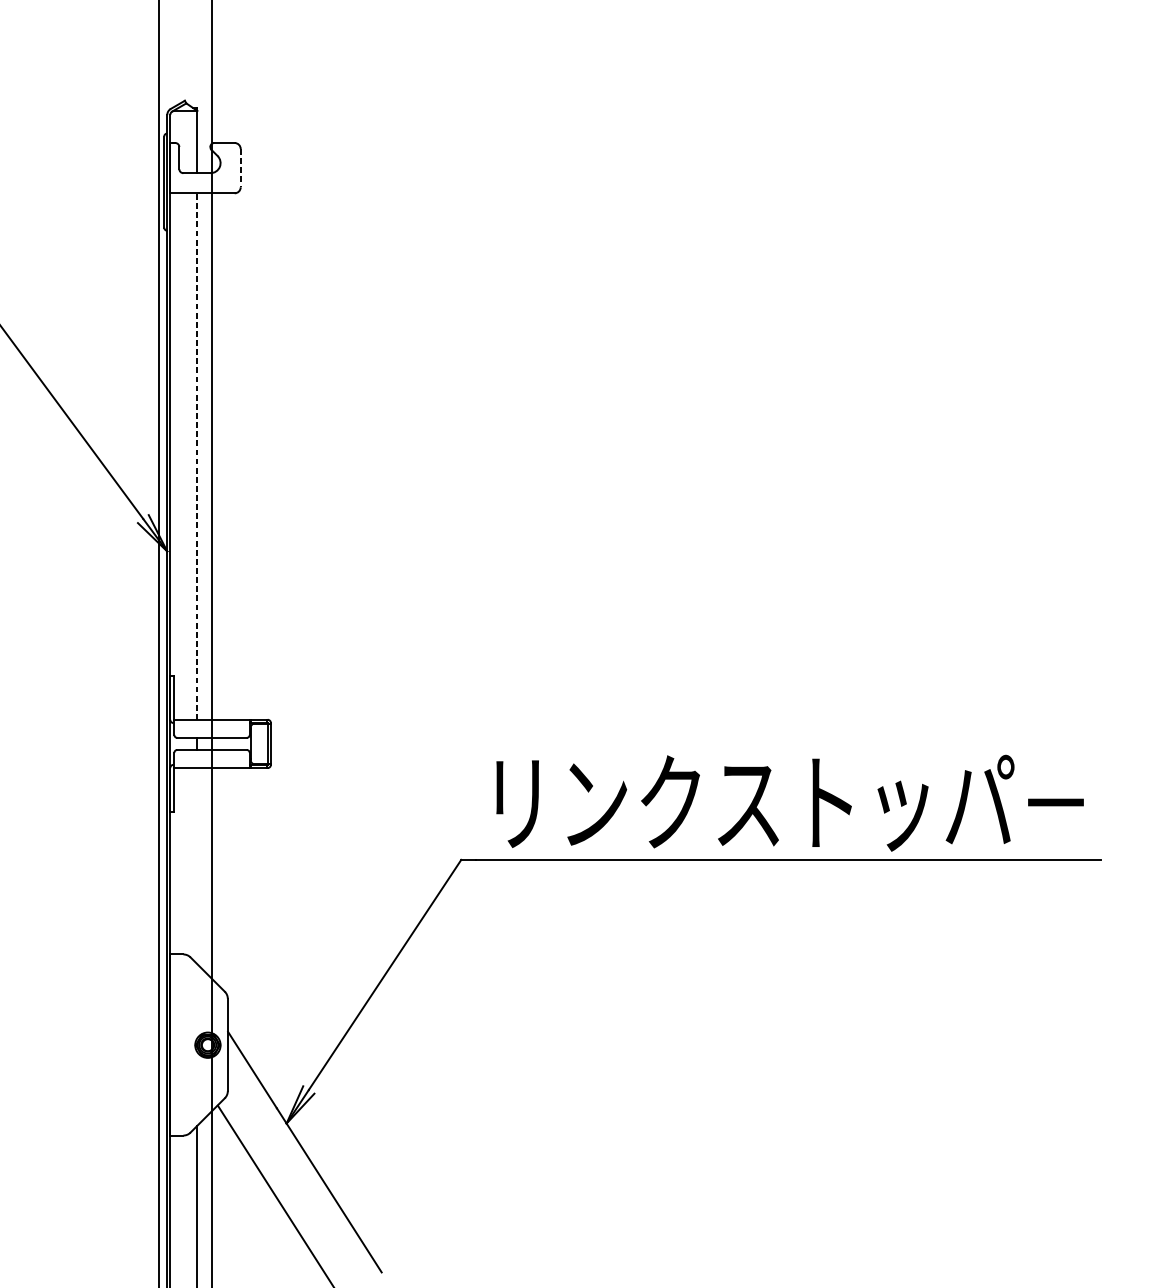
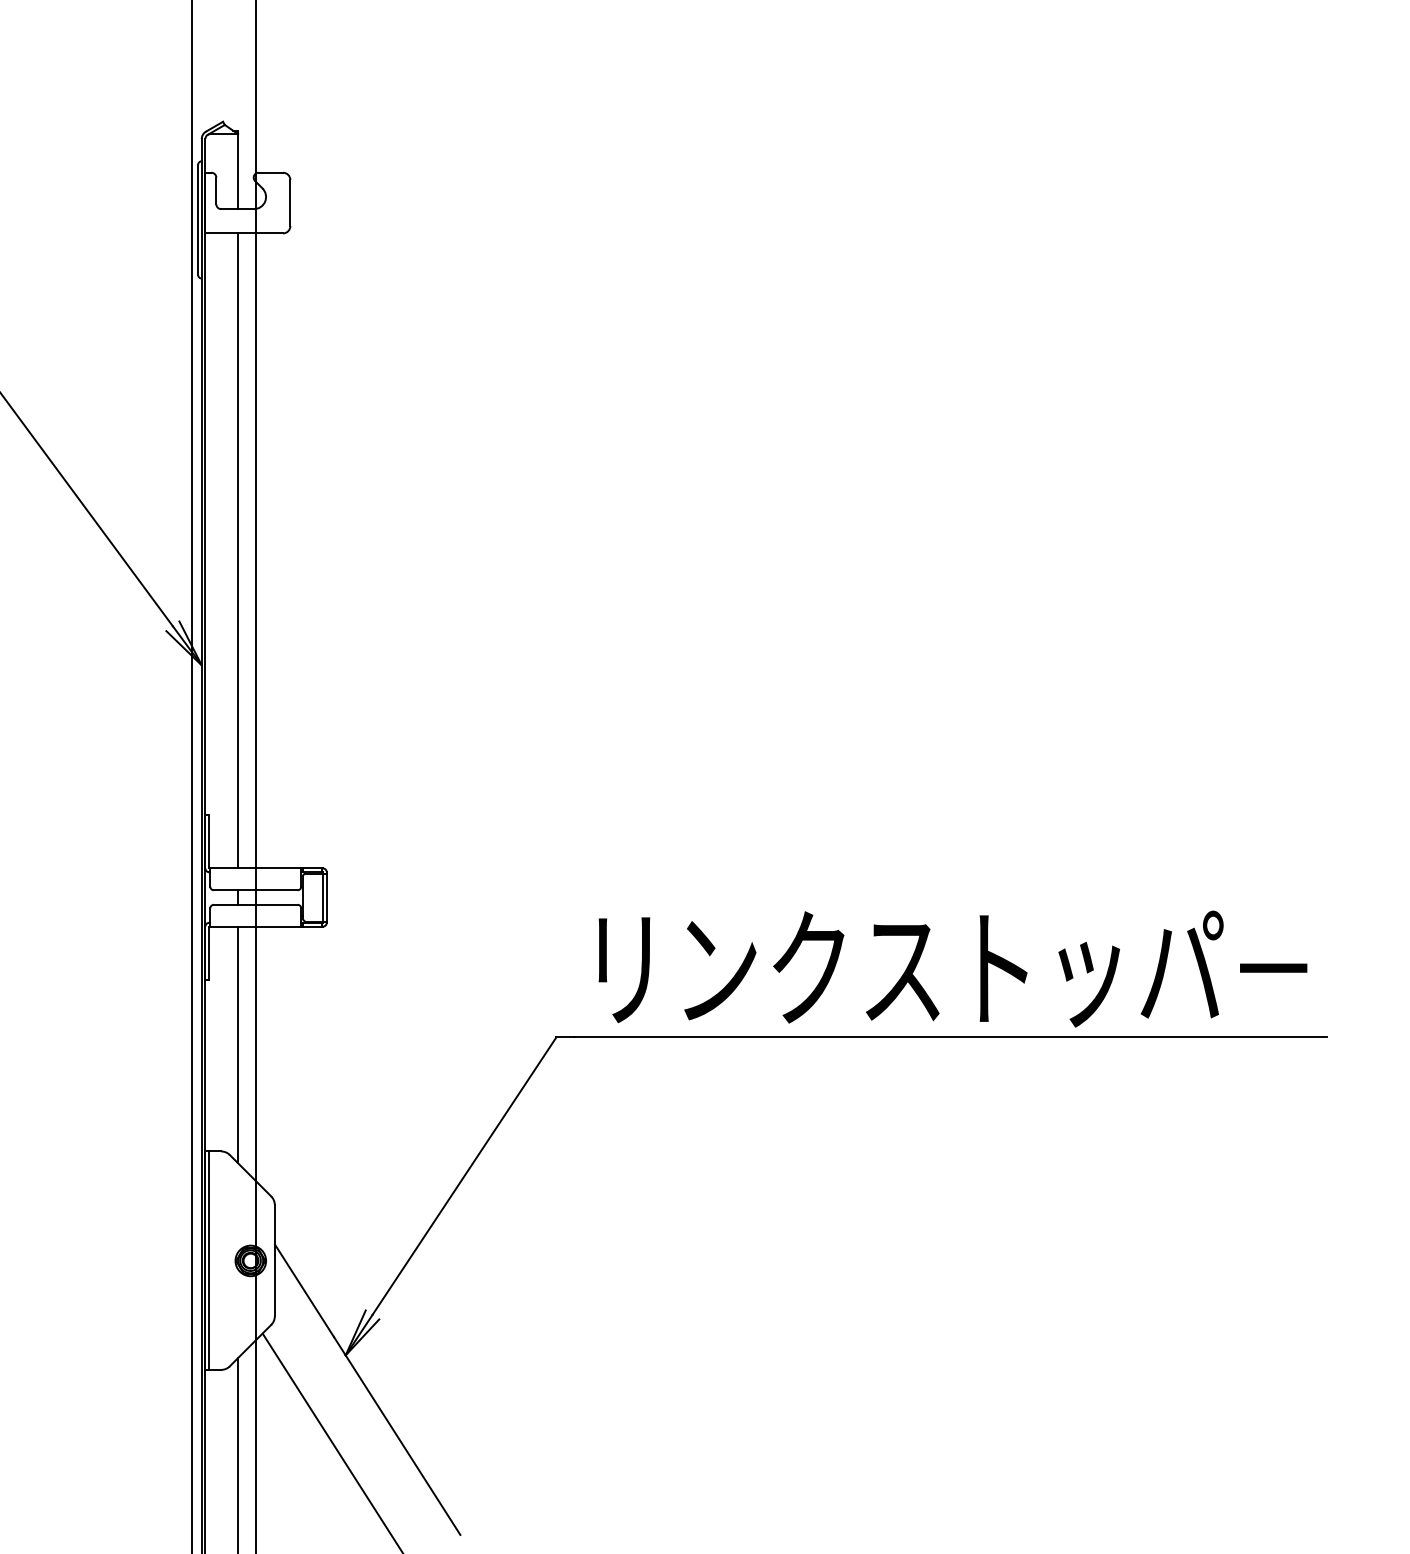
line: (240, 168) -> (290, 203), dashed -> solid
line: (197, 456) -> (238, 550), dashed -> solid
line: (197, 865) -> (238, 1044), added
line: (173, 1044) -> (209, 1260), added

